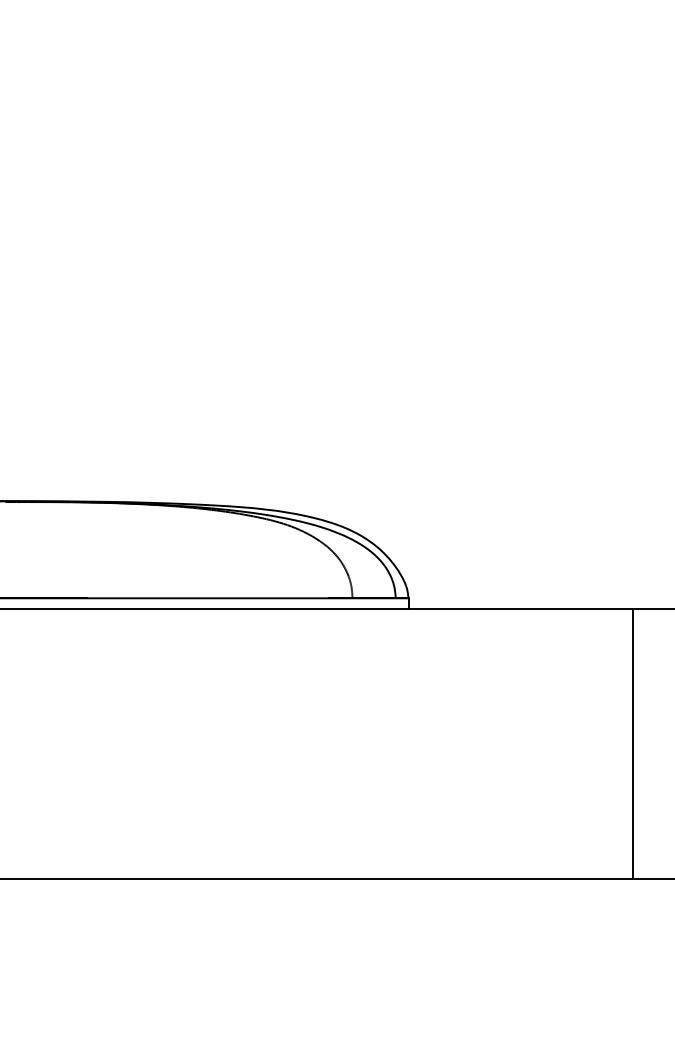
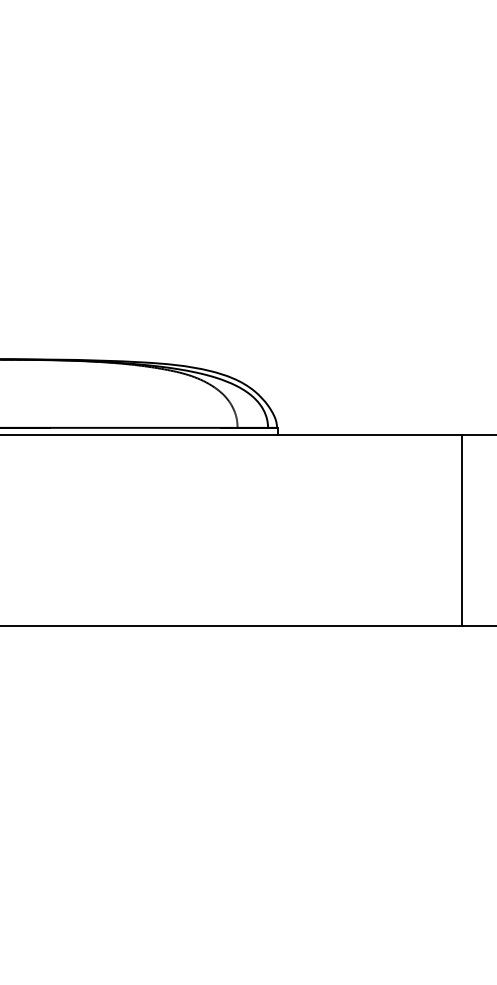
line: (632, 743) -> (461, 530), moved

